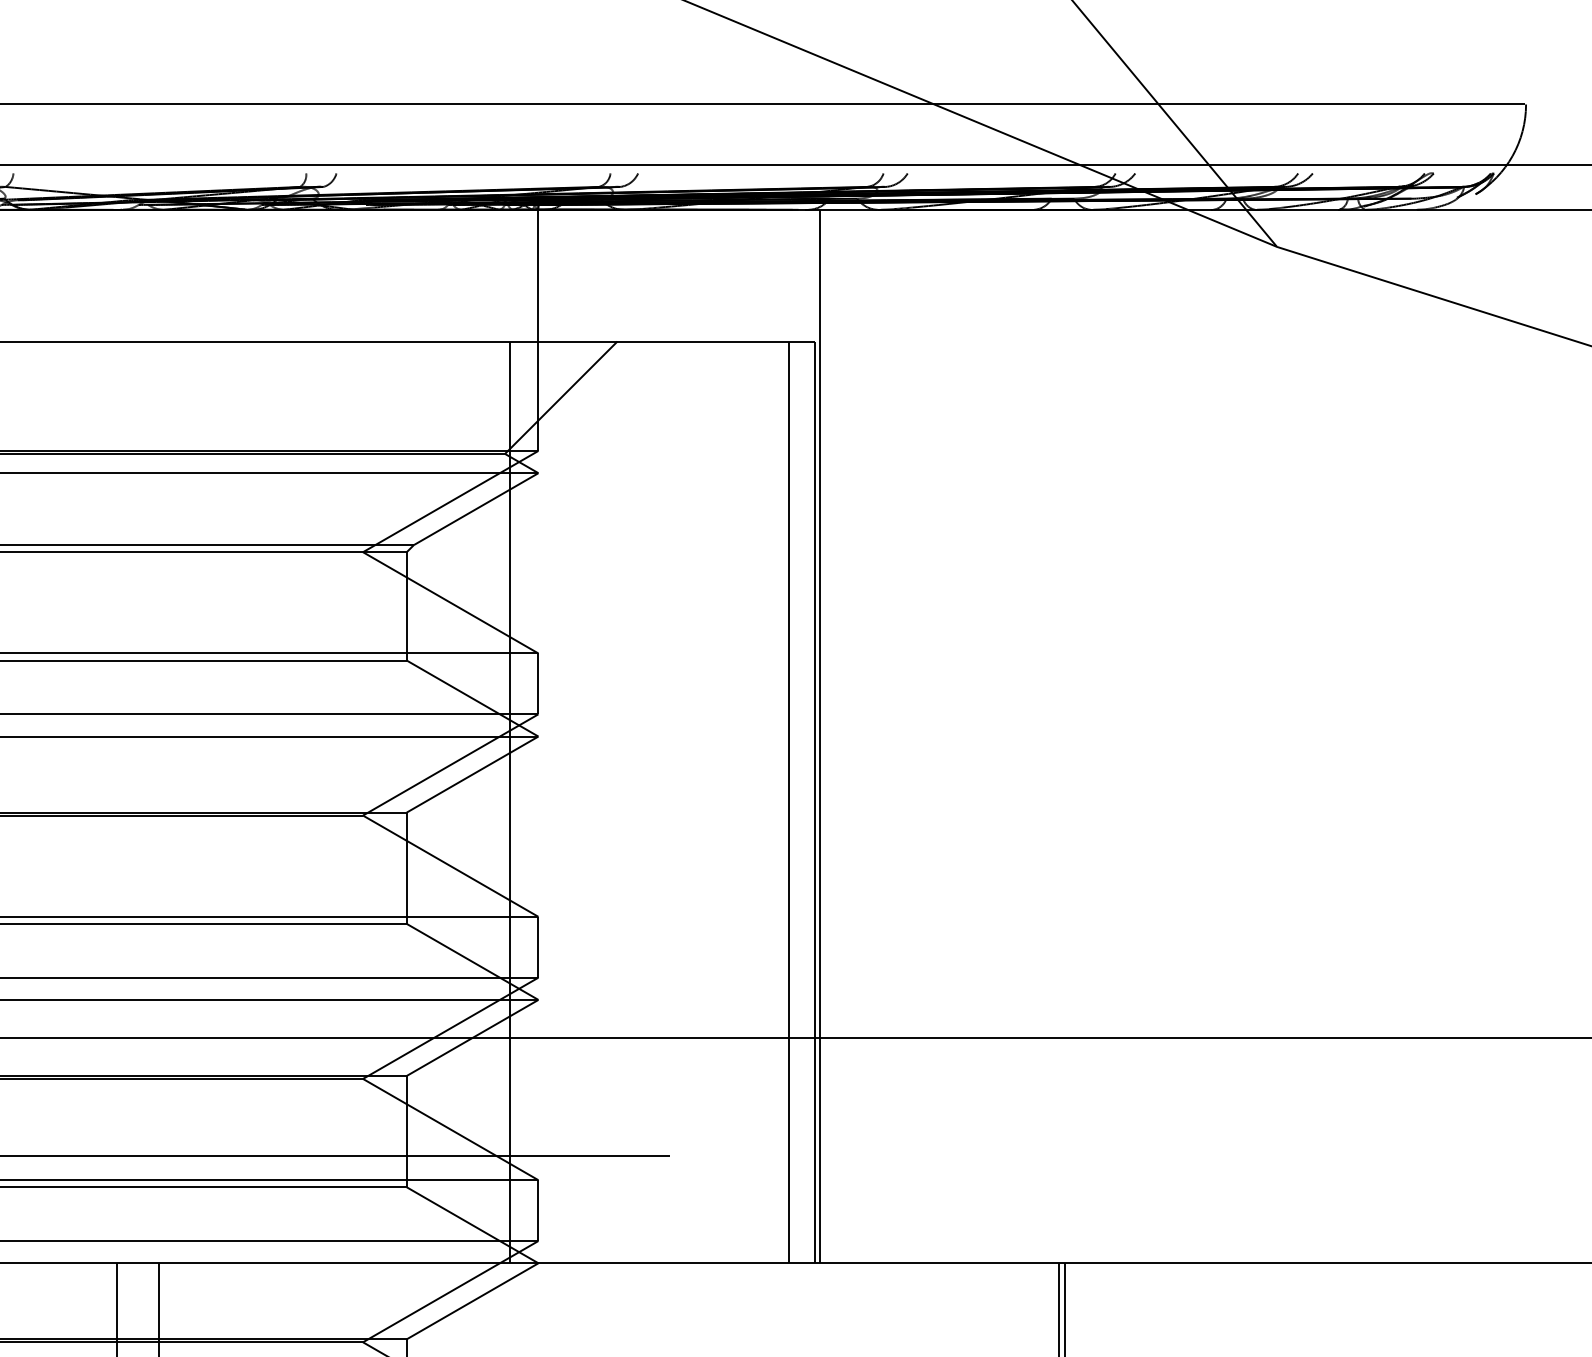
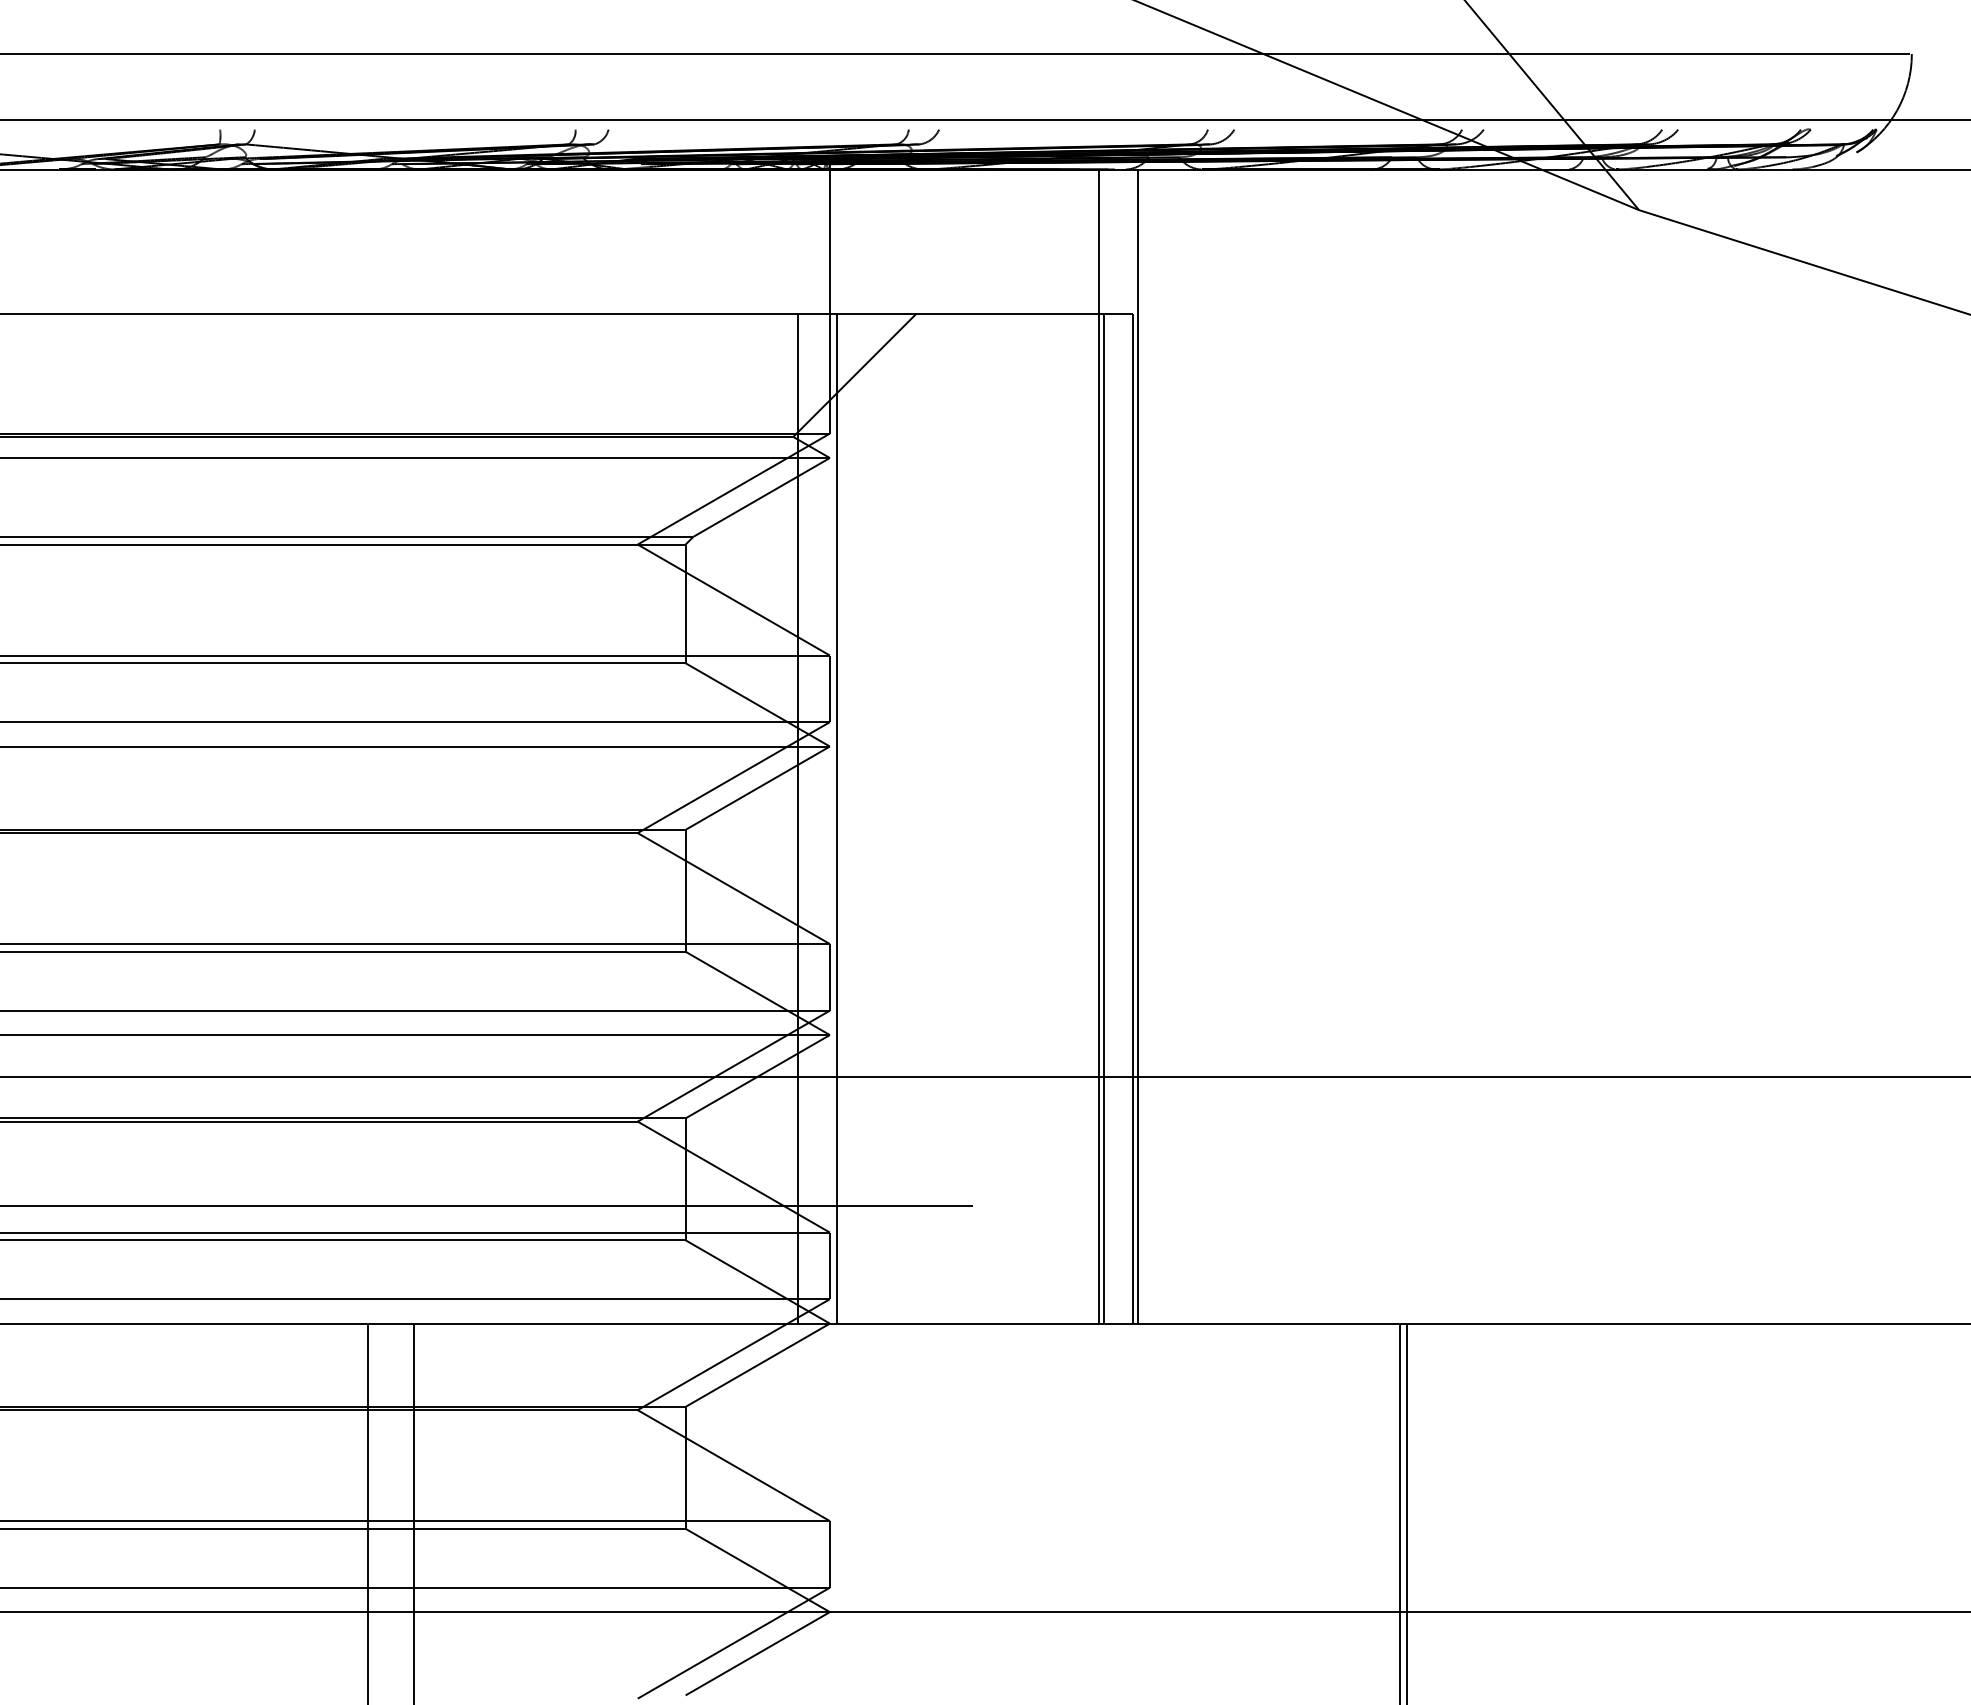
line: (783, 736) -> (1098, 746), added
line: (544, 802) -> (836, 818), added

